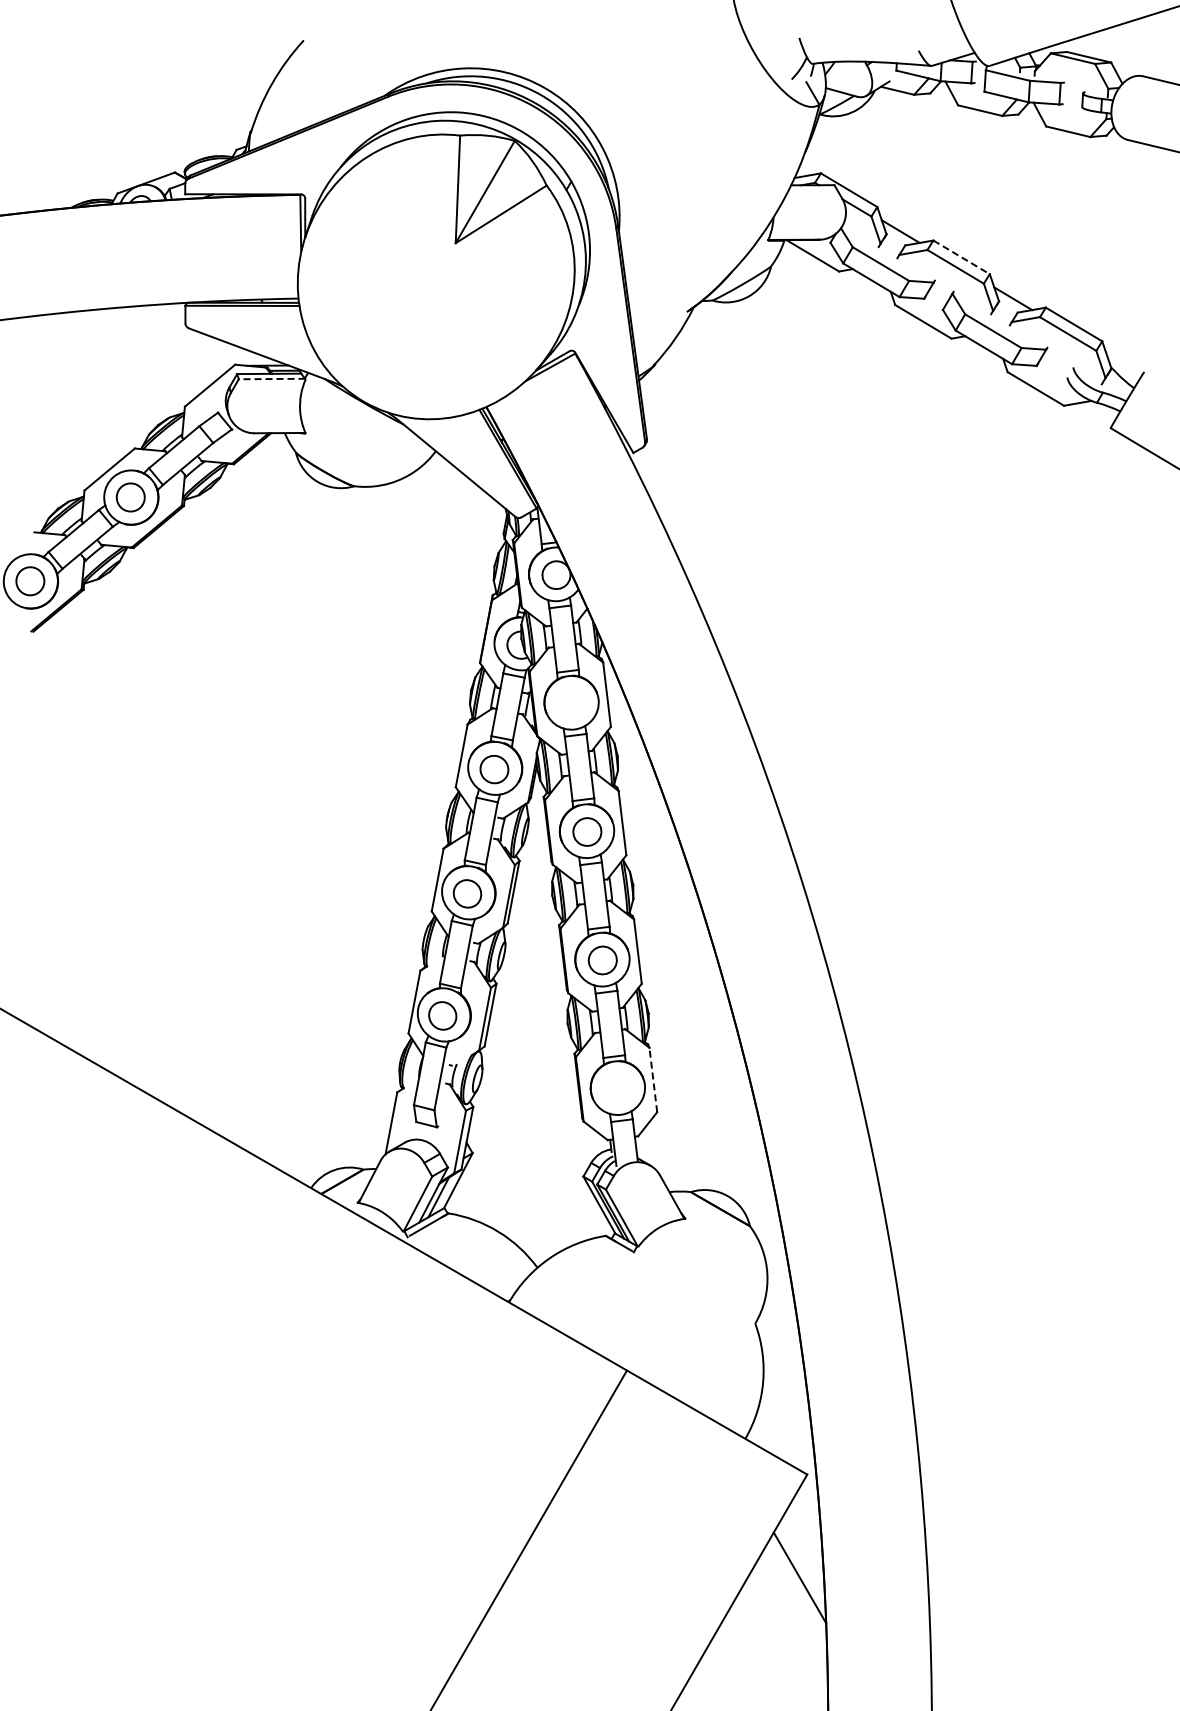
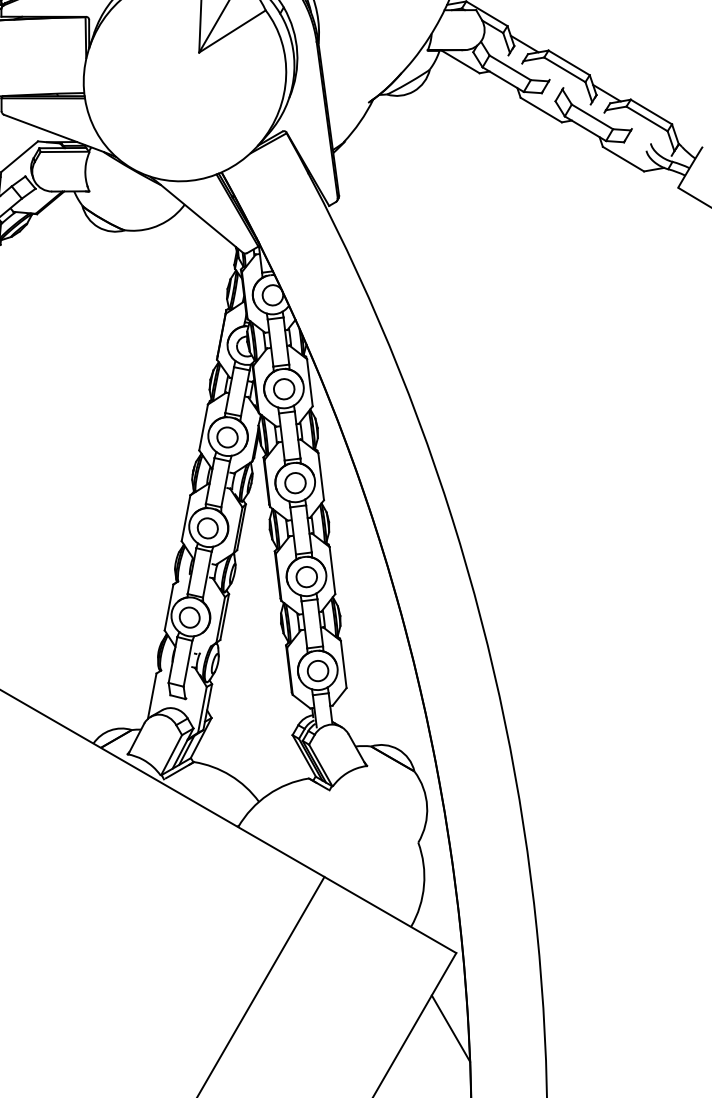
line: (961, 257) -> (569, 63), dashed -> solid
line: (271, 379) -> (64, 152), dashed -> solid
part: (571, 703) -> (283, 389), added
line: (653, 1079) -> (343, 664), dashed -> solid
part: (618, 1088) -> (318, 670), added

